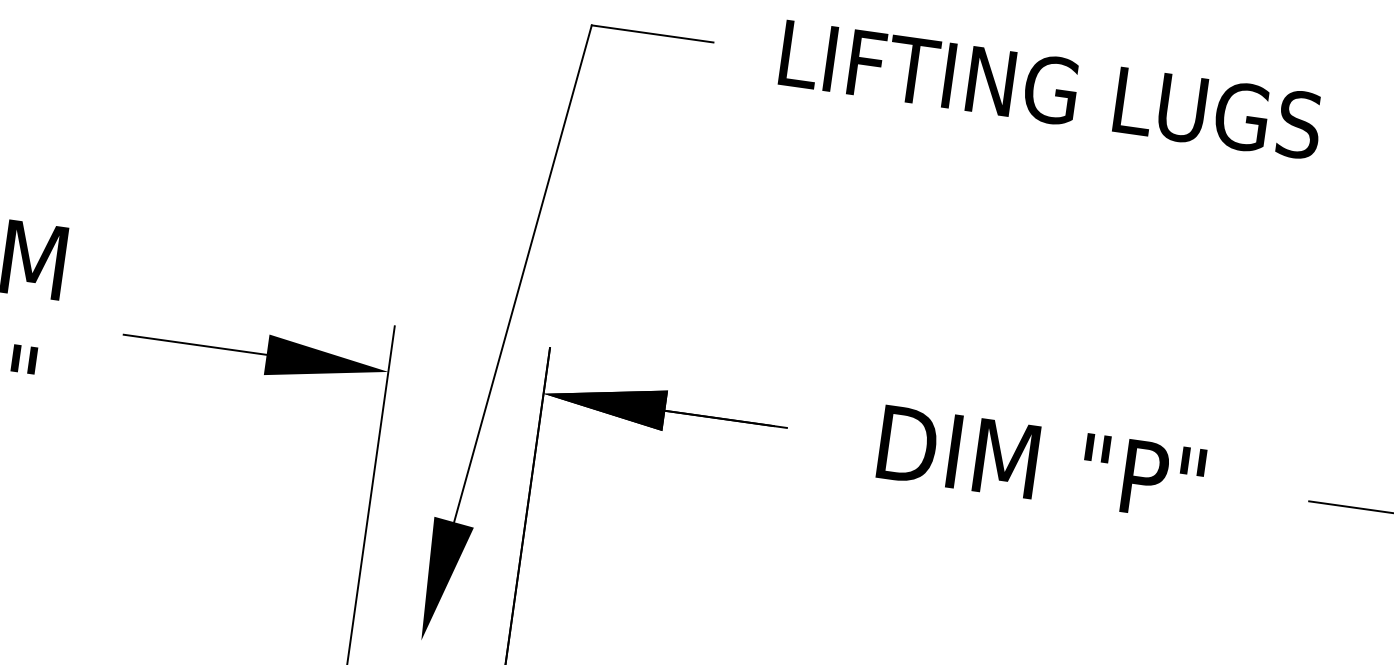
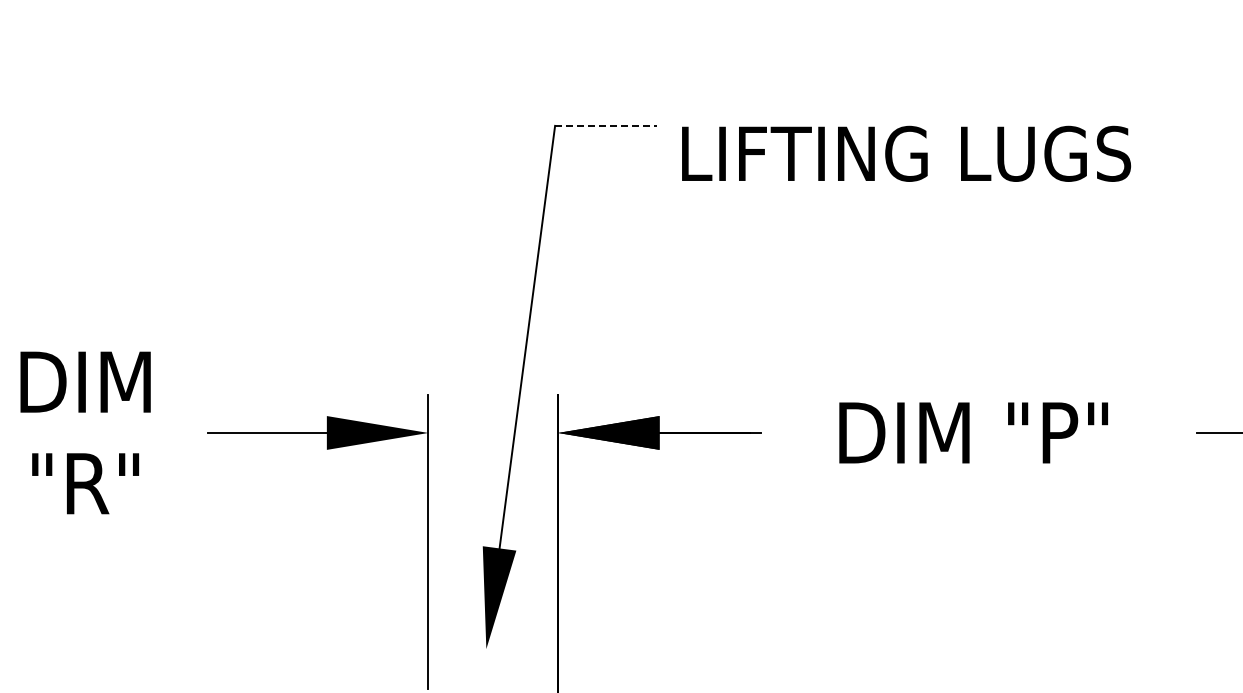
line: (652, 33) -> (605, 125), solid -> dashed
text: (1051, 89) -> (906, 153), moved

